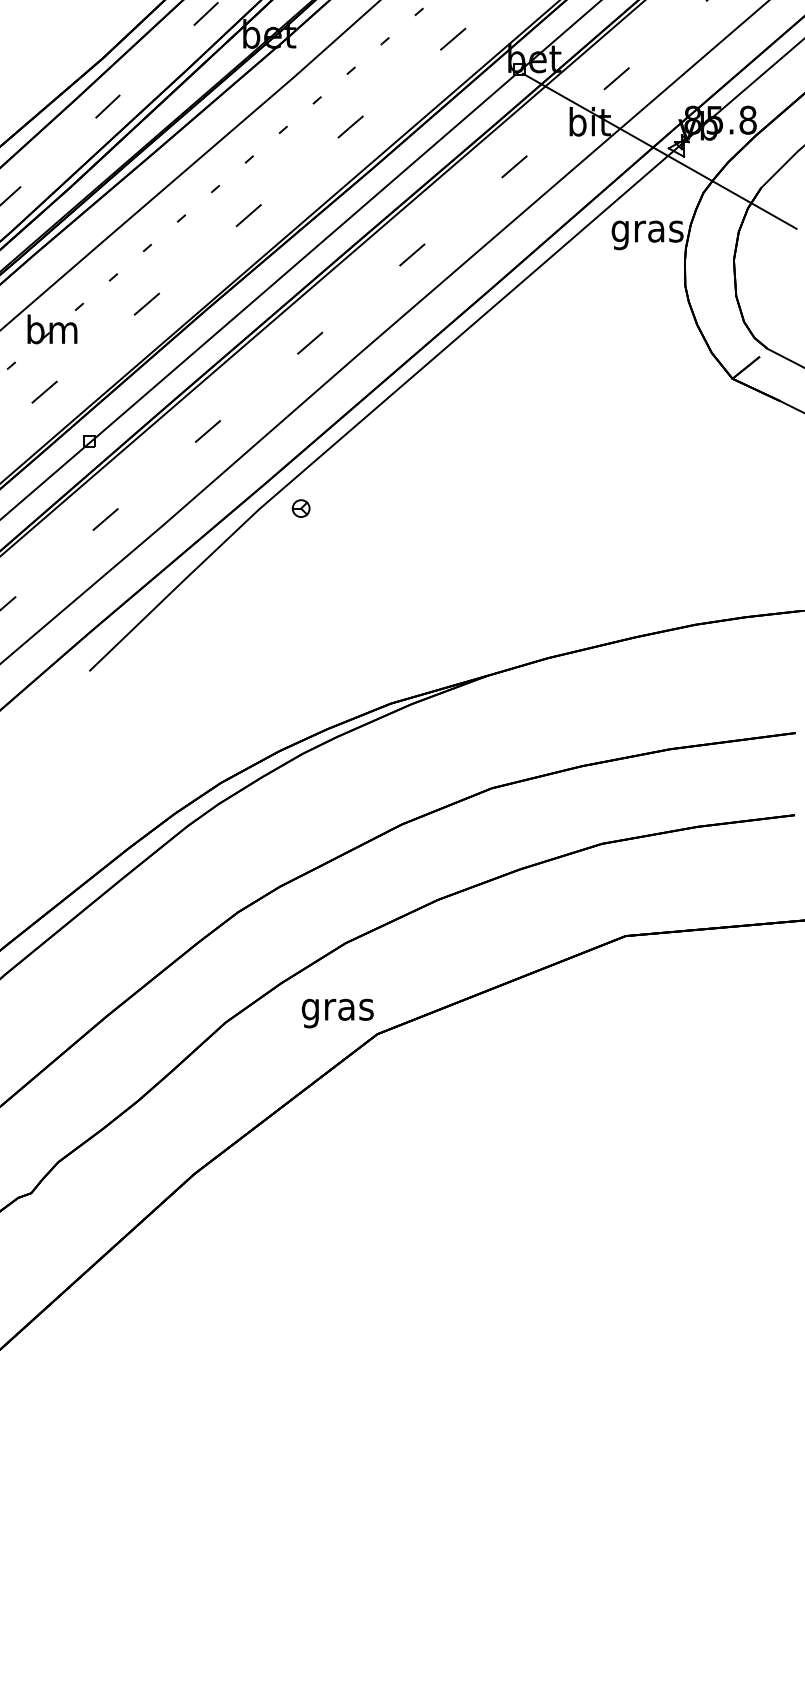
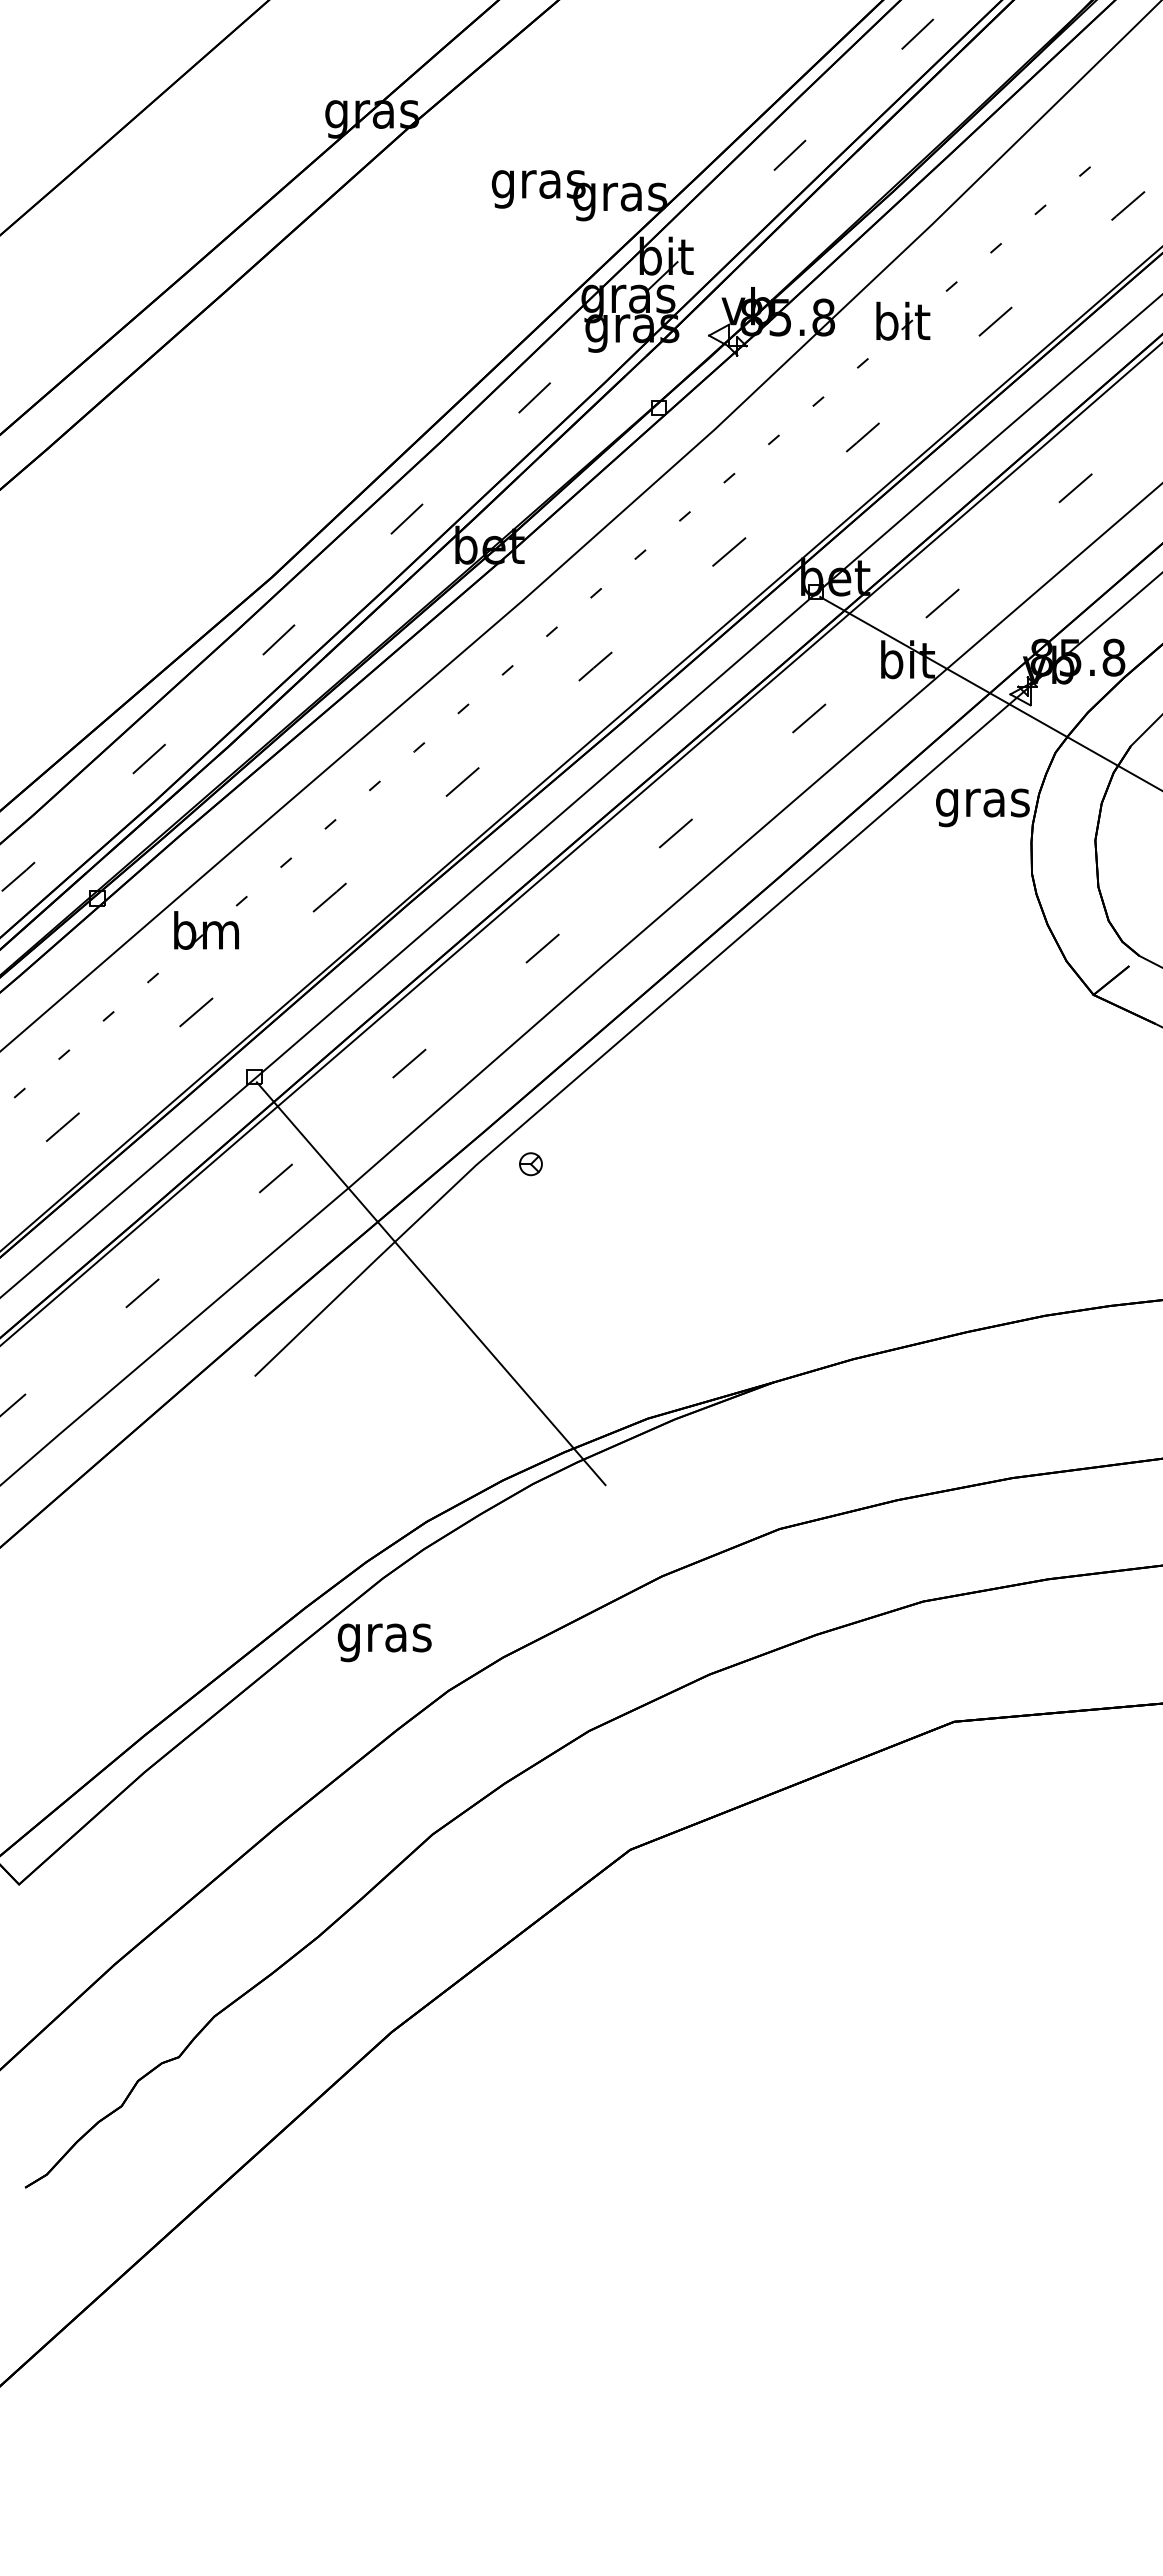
line: (224, 600) -> (430, 1283), added
text: (337, 1013) -> (384, 1642), moved

